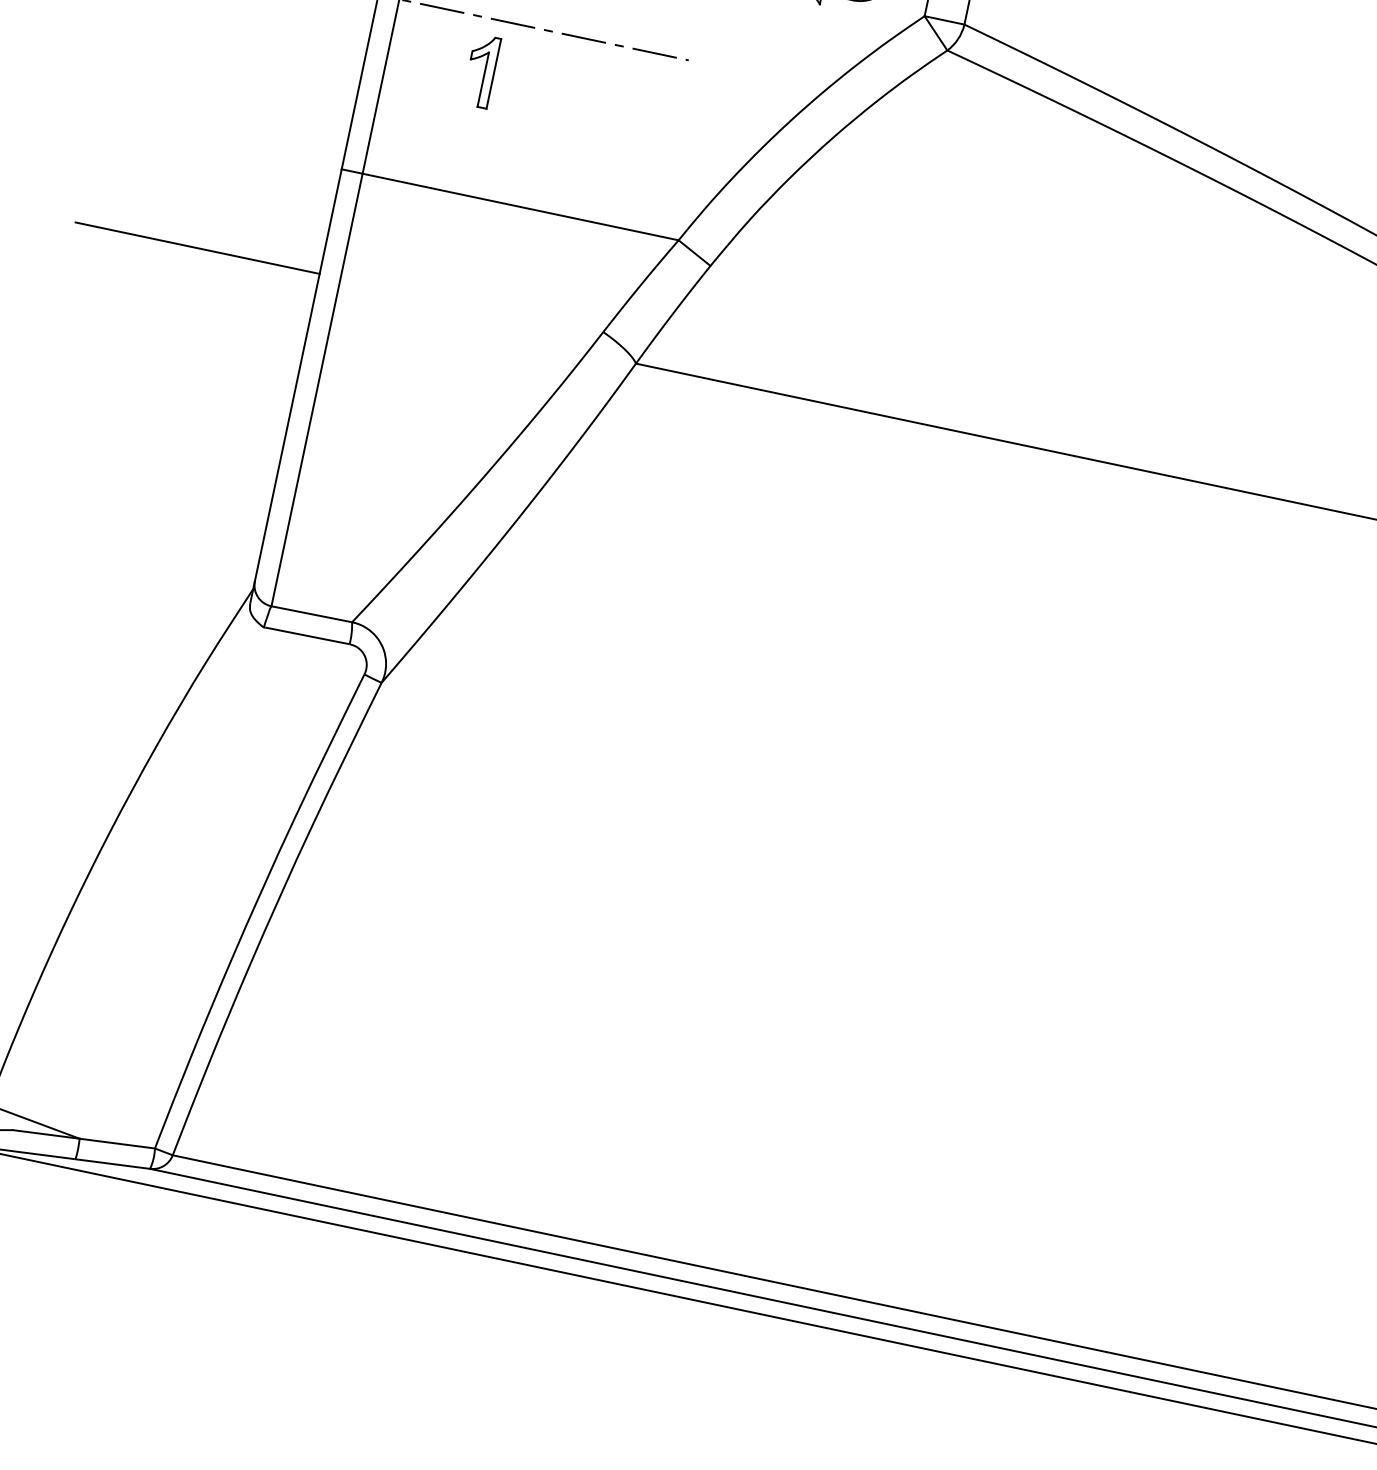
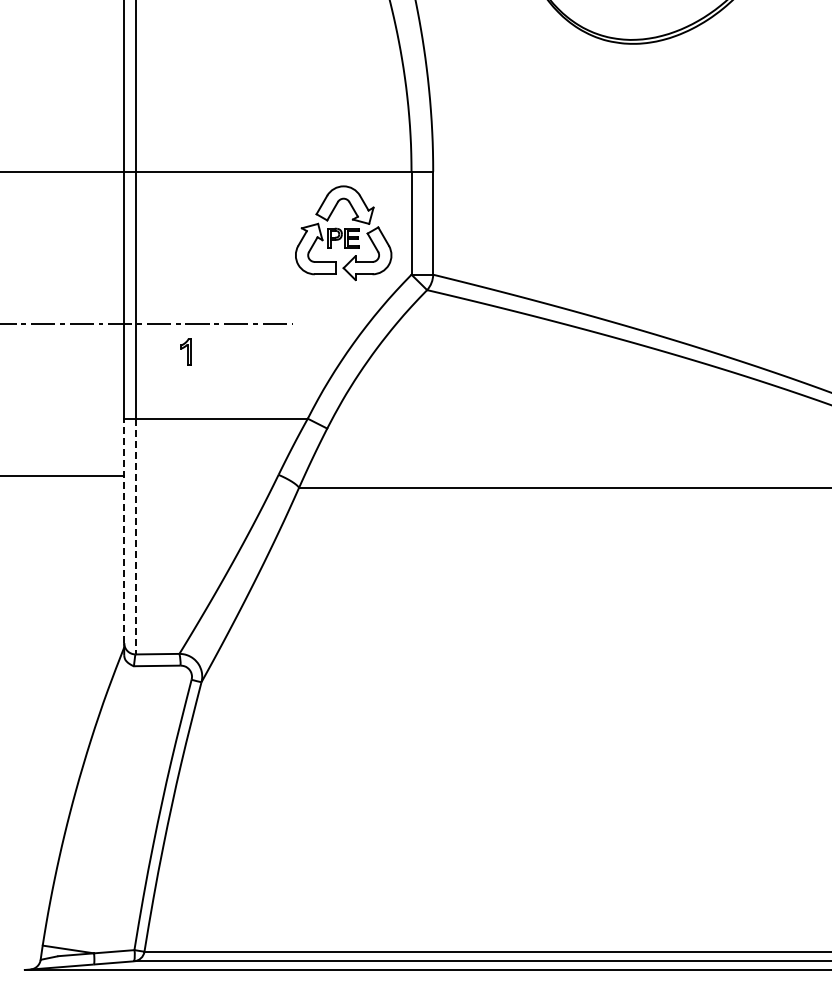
part: (480, 69) -> (185, 351), size x0.7
line: (299, 374) -> (124, 530), solid -> dashed
line: (316, 389) -> (135, 536), solid -> dashed

